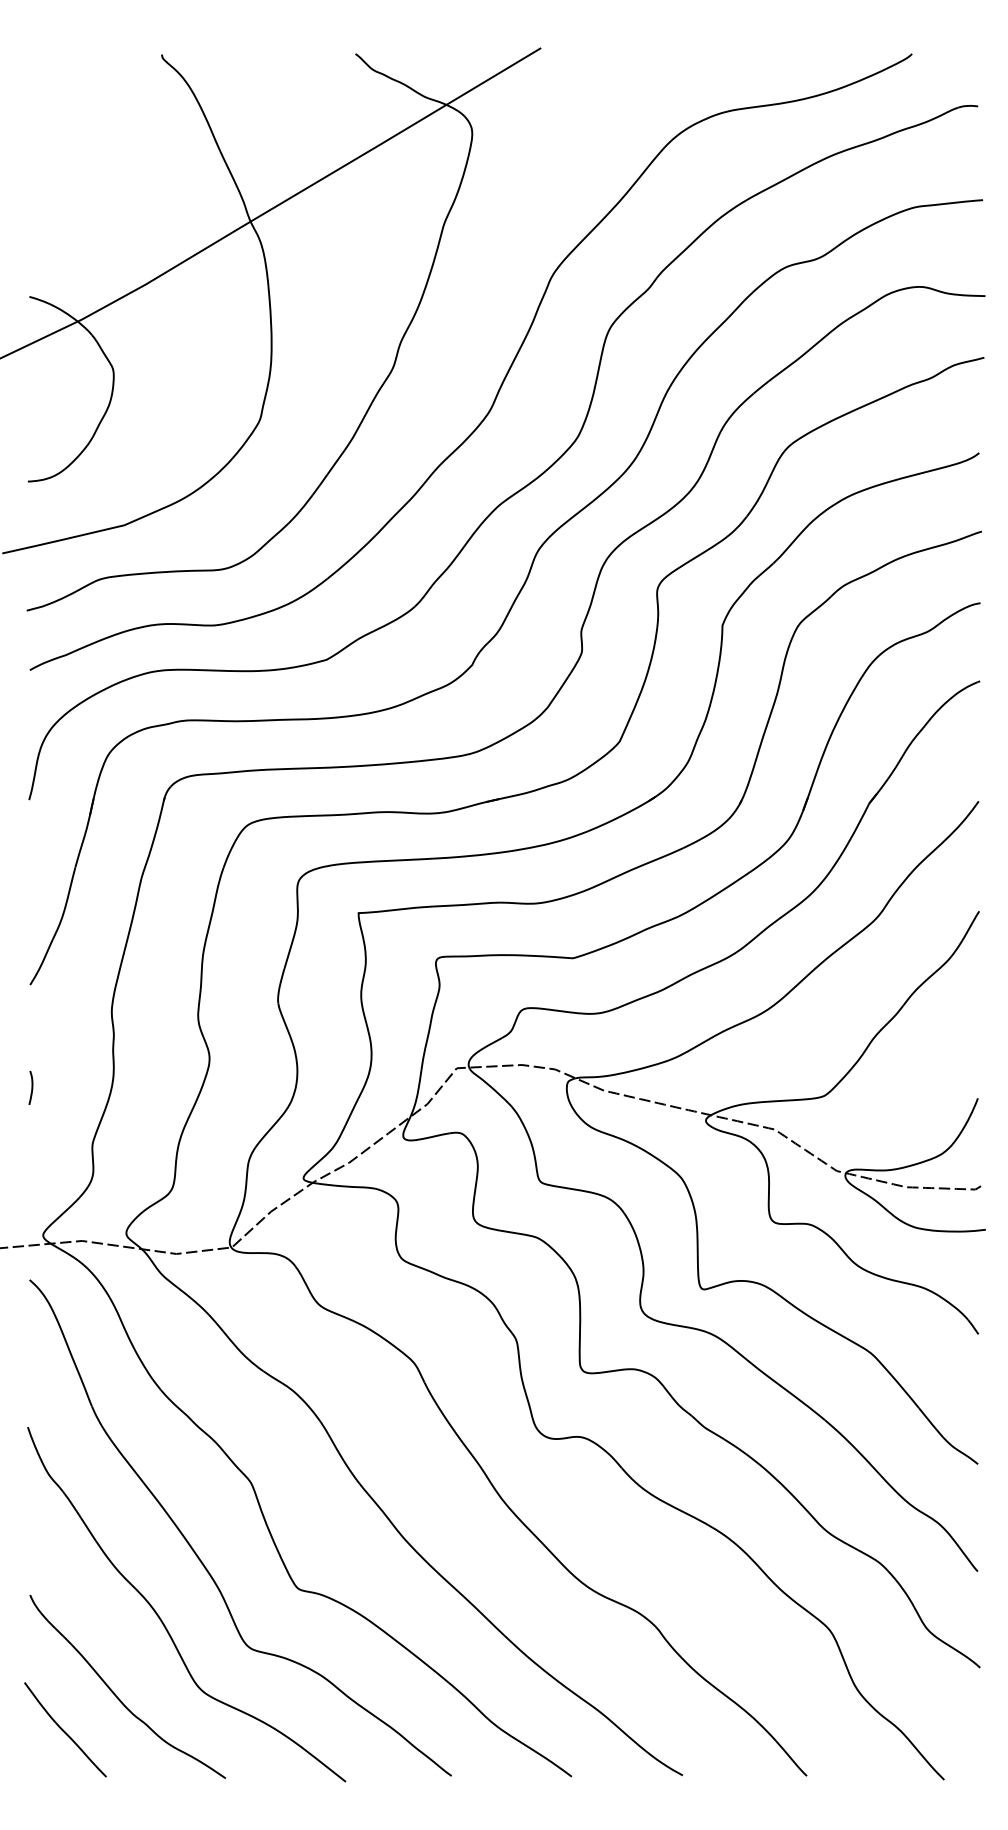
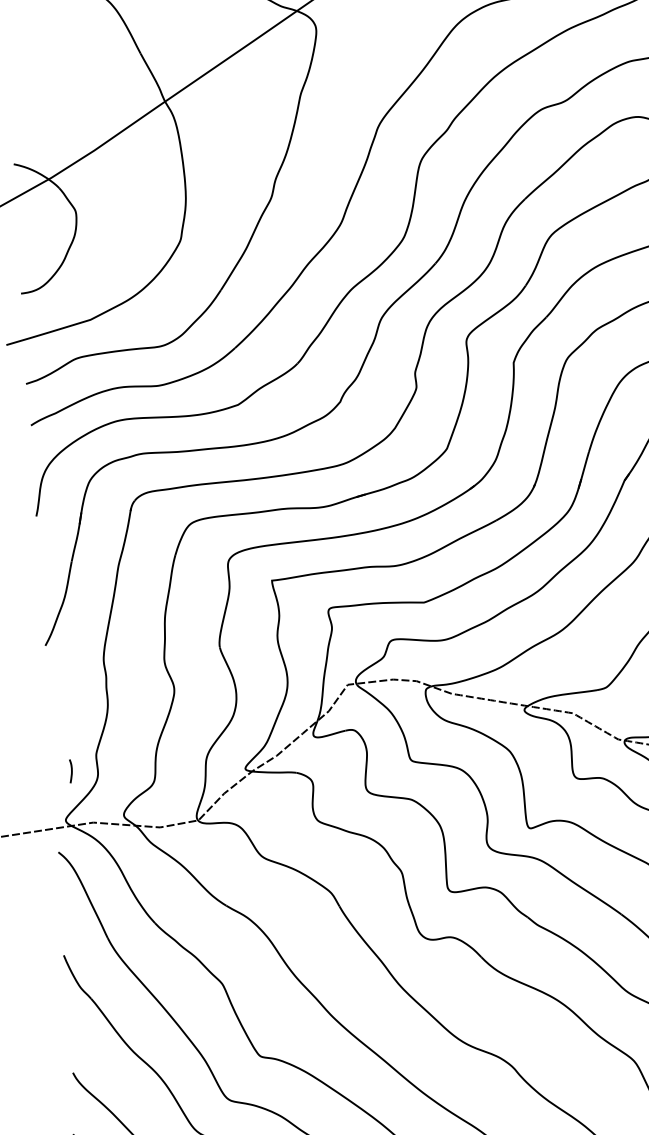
curve: (31, 1087) -> (71, 771), moved

